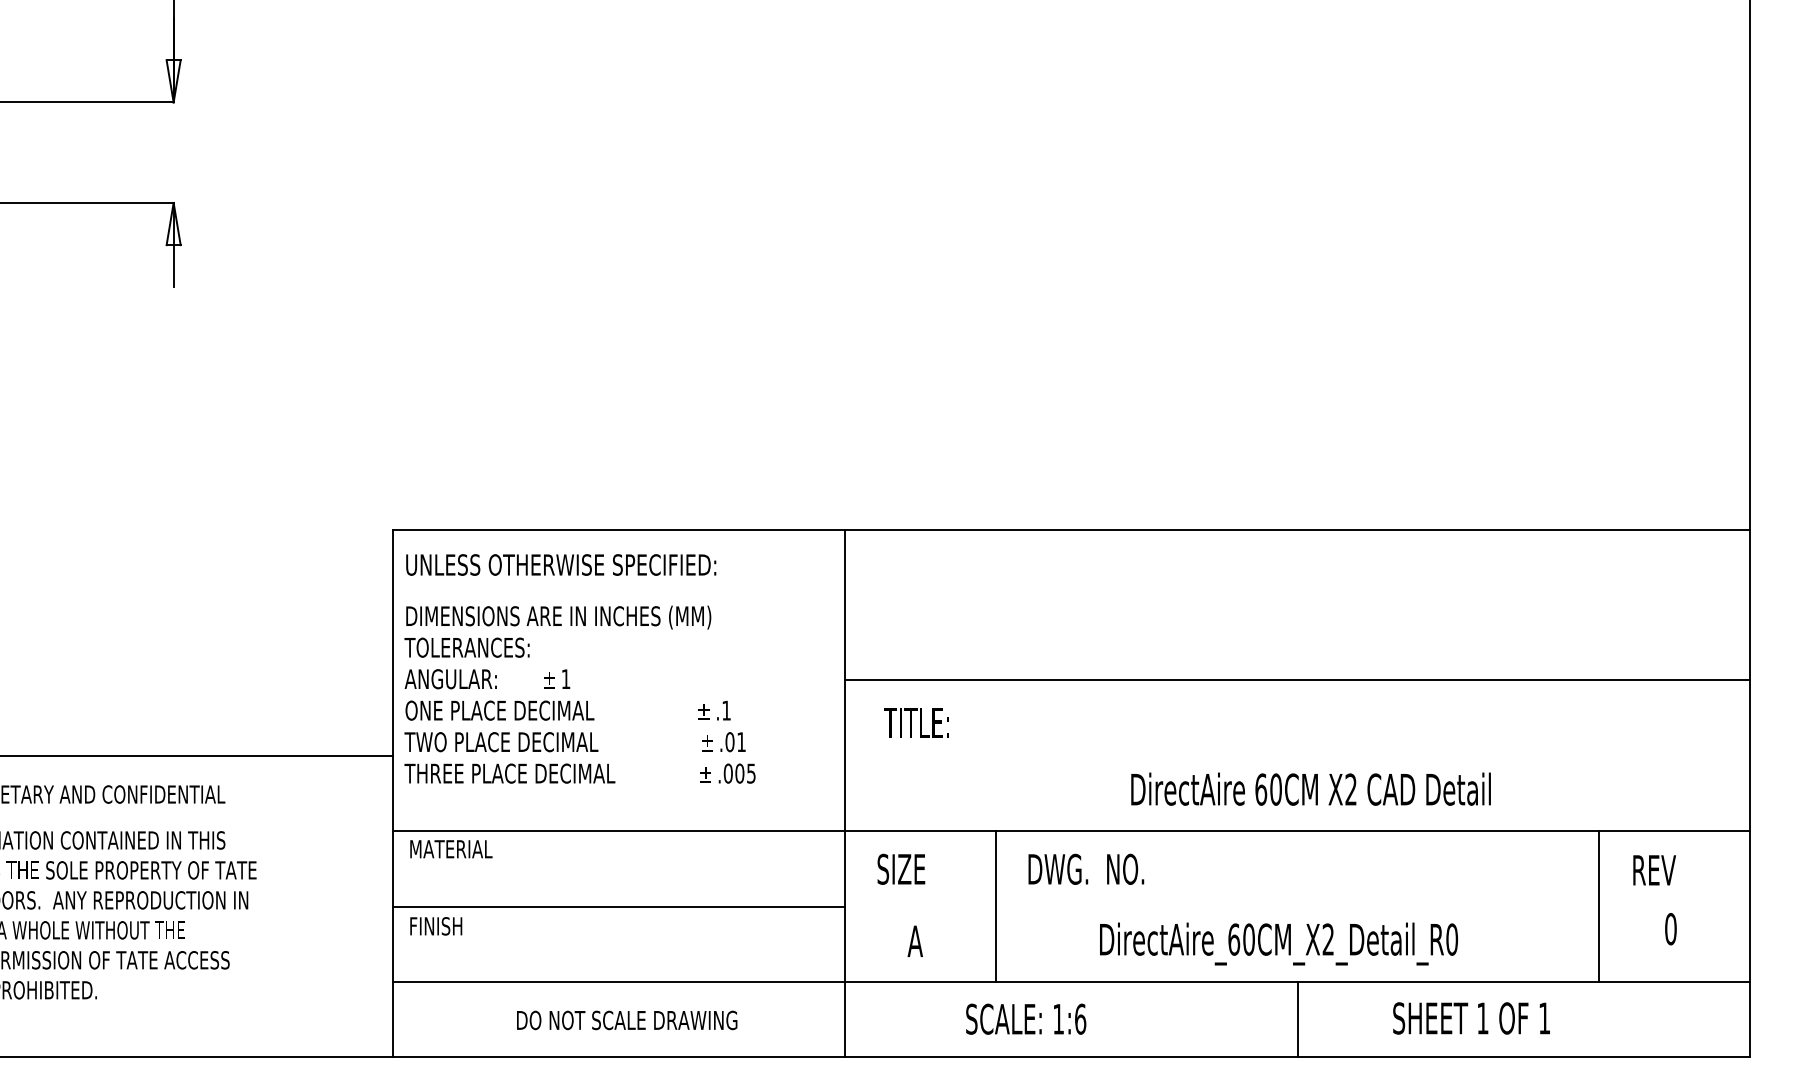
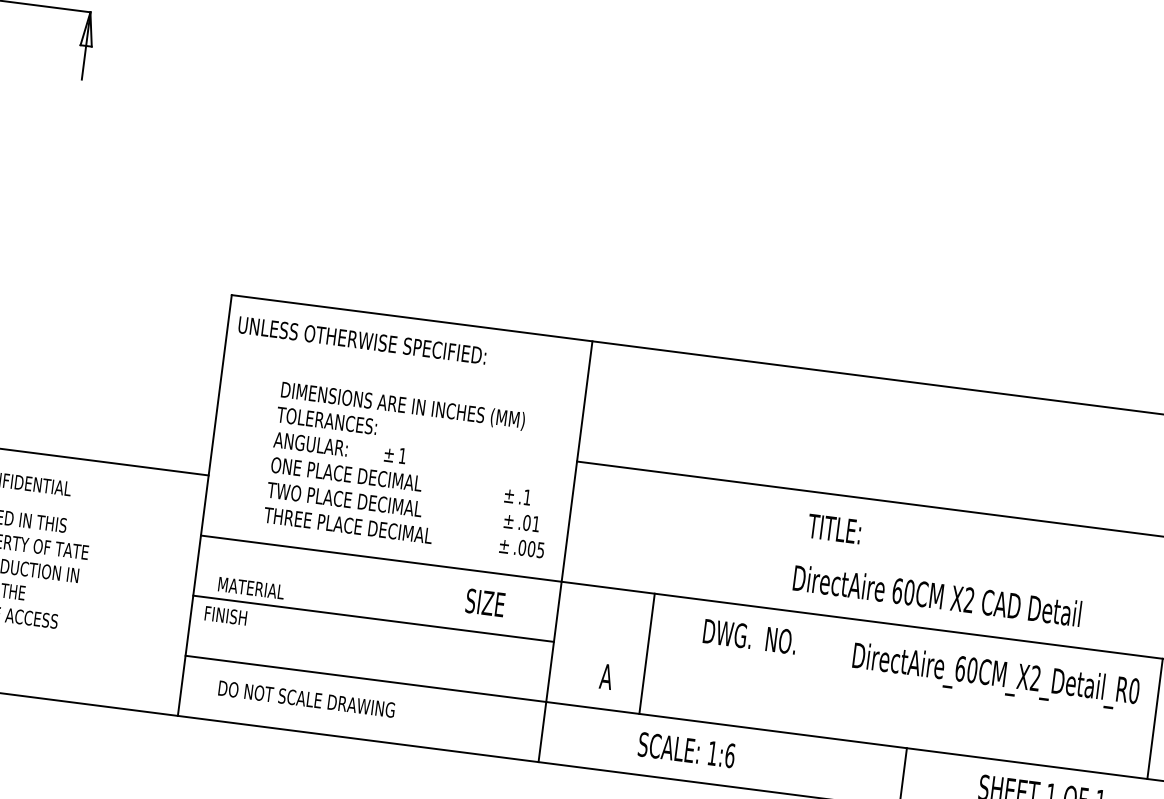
text: (579, 694) -> (411, 469), moved
text: (916, 722) -> (834, 528), moved
text: (451, 849) -> (251, 588), moved
text: (901, 868) -> (485, 602), moved
line: (995, 906) -> (646, 653), moved
text: (1278, 943) -> (995, 676), moved
text: (627, 1020) -> (307, 699), moved

